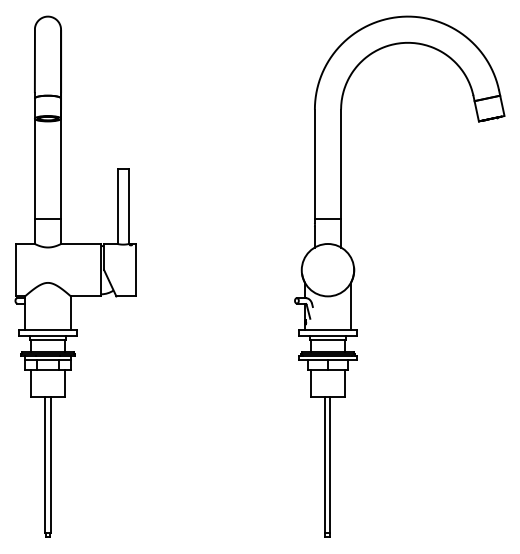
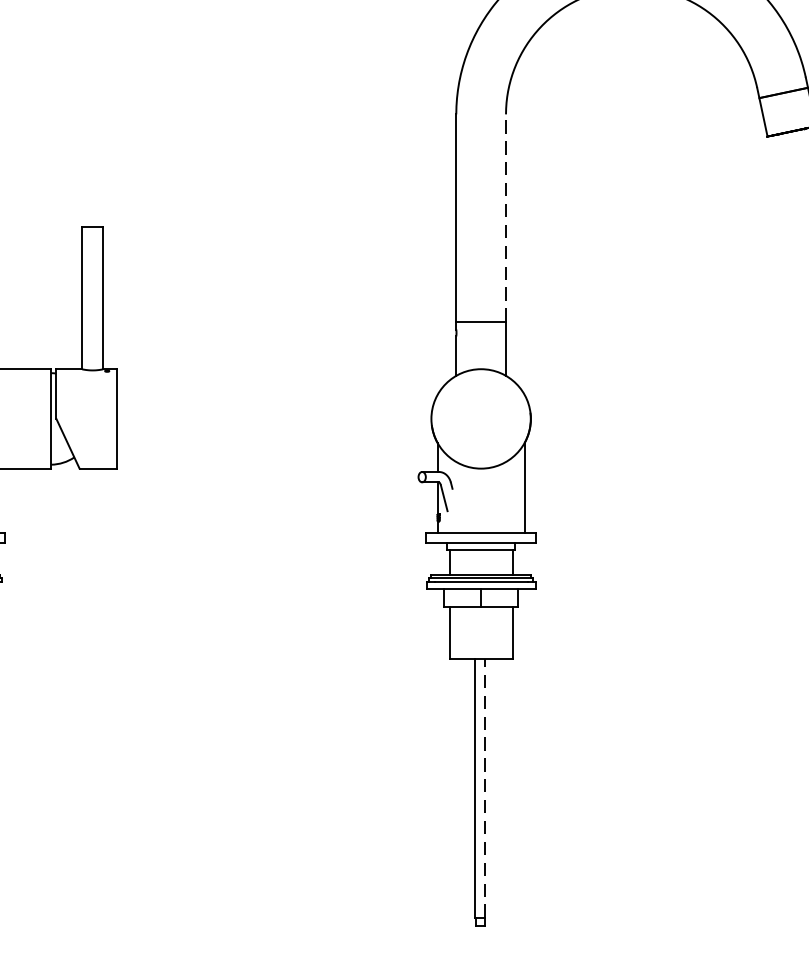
line: (341, 164) -> (506, 218), solid -> dashed
line: (330, 464) -> (485, 787), solid -> dashed

